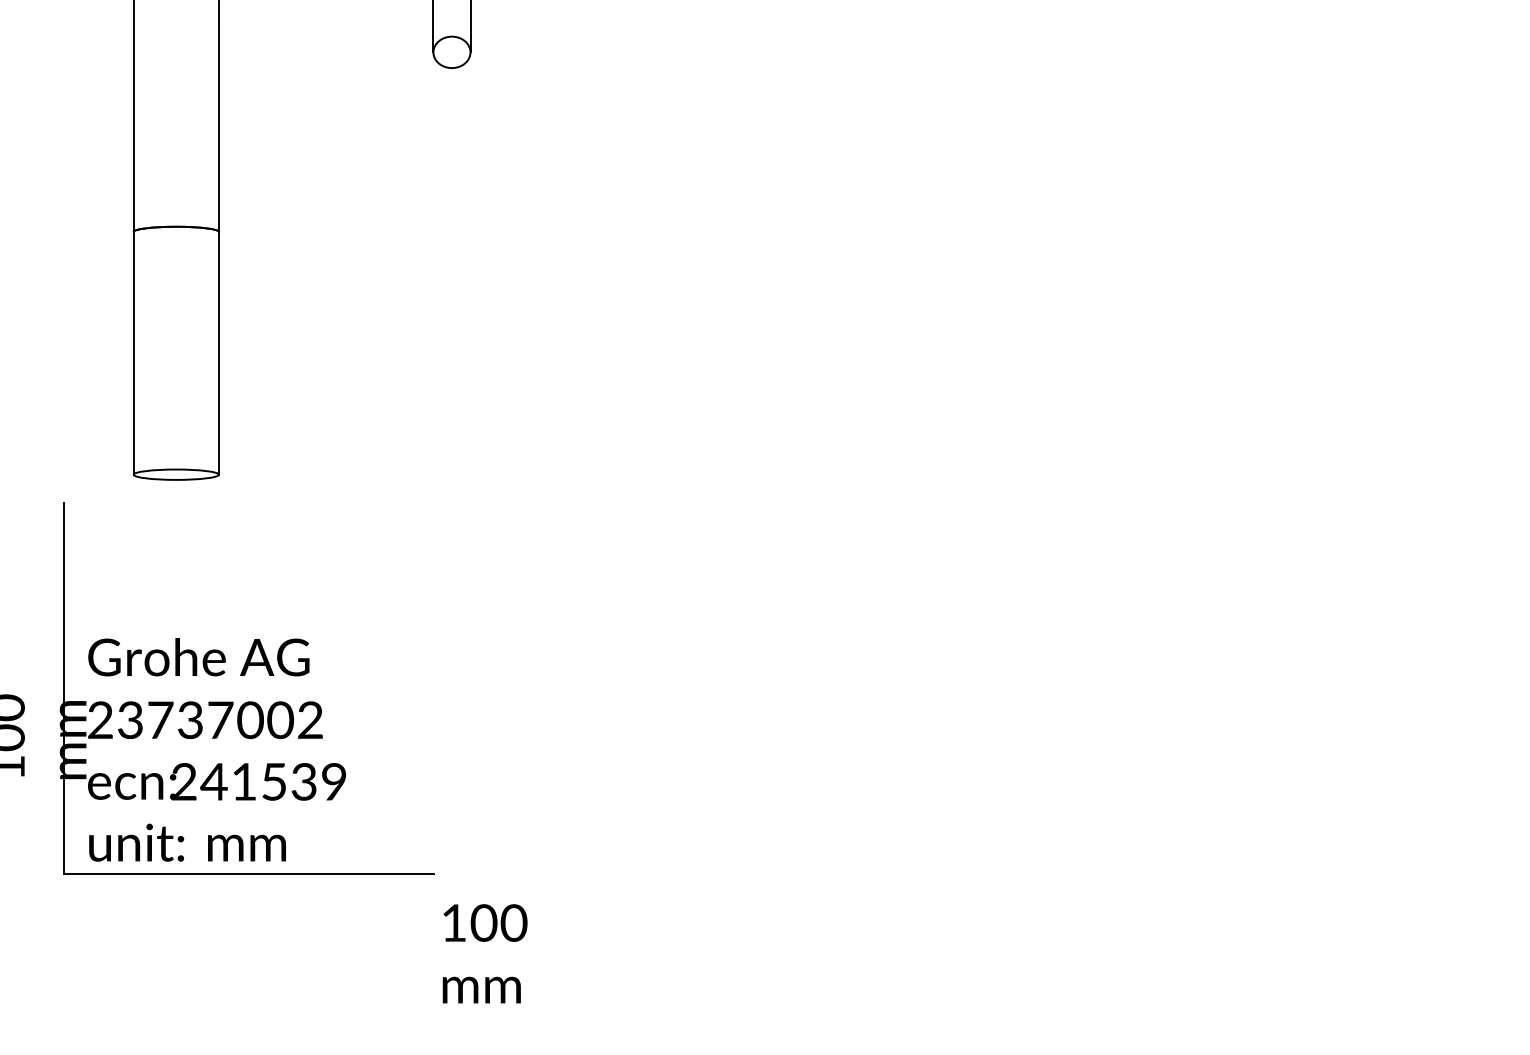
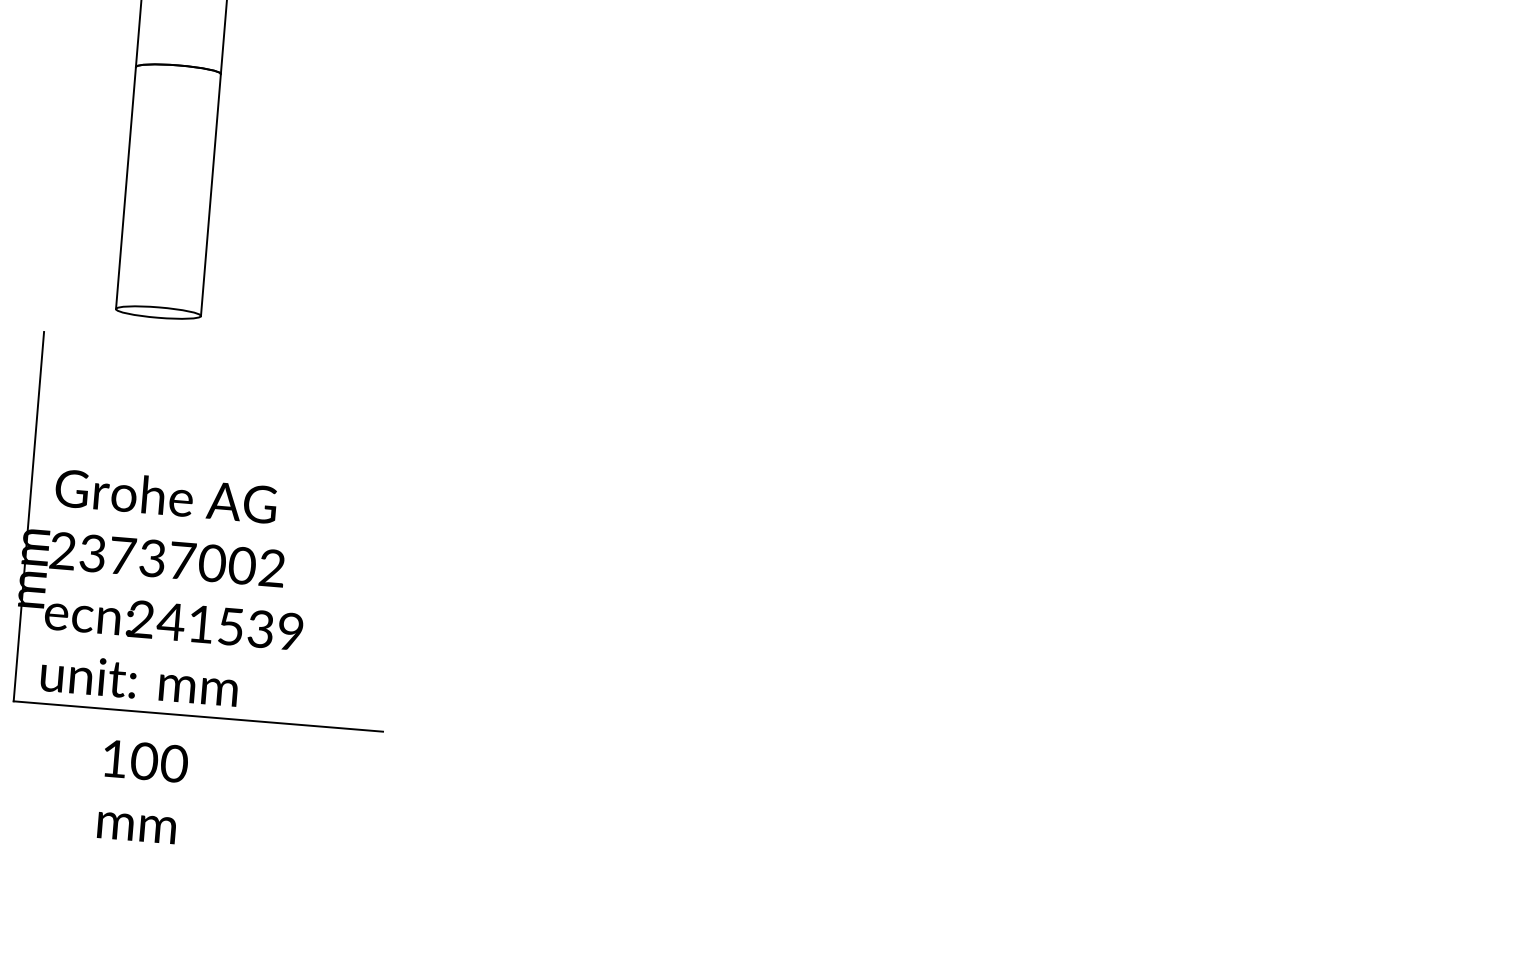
text: (484, 953) -> (142, 791), moved

